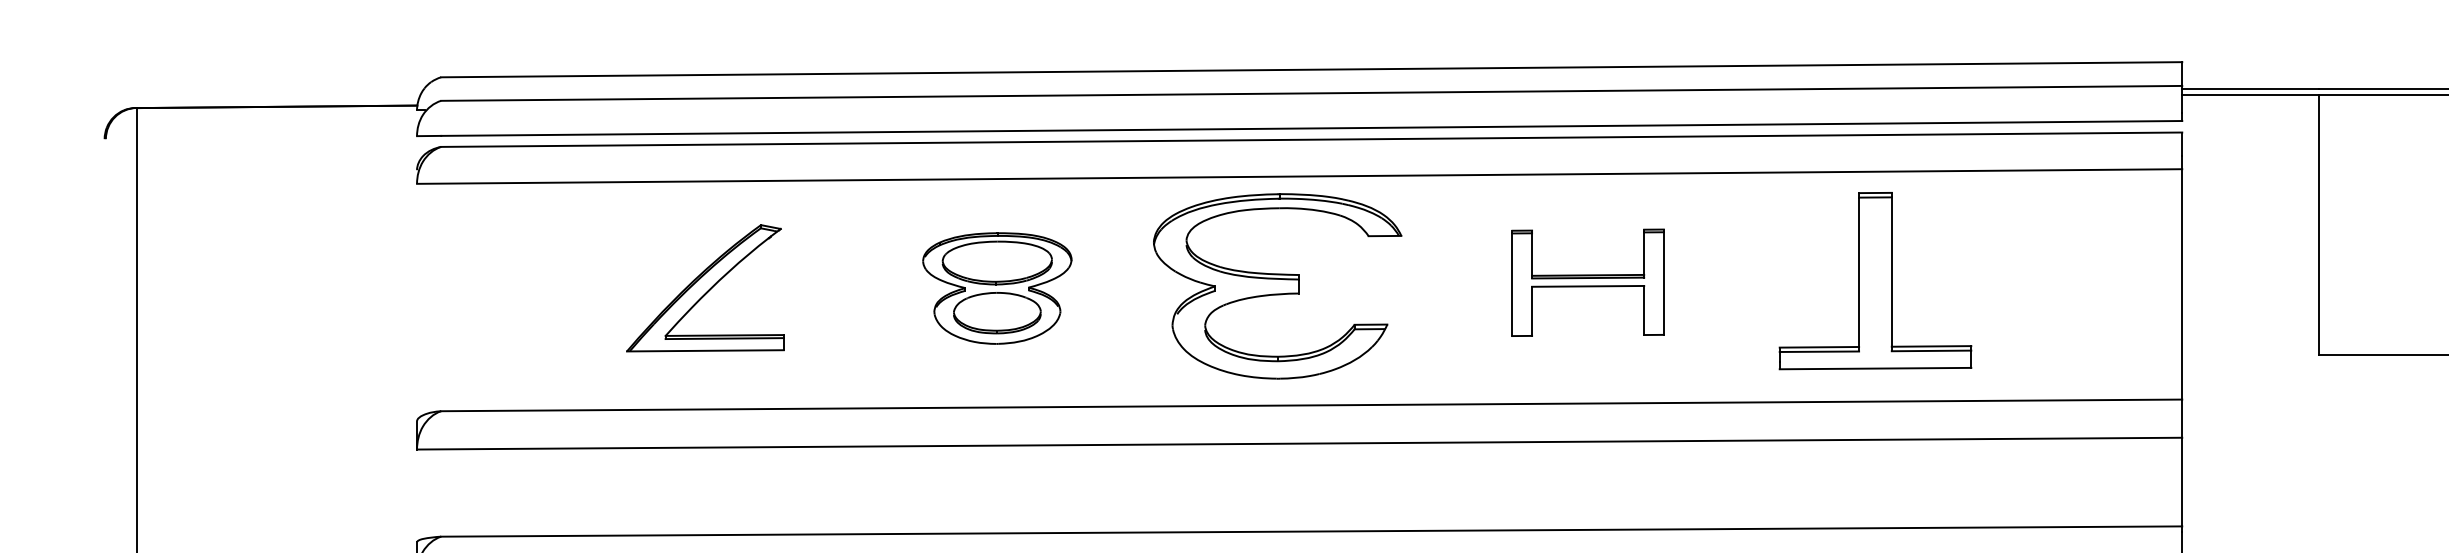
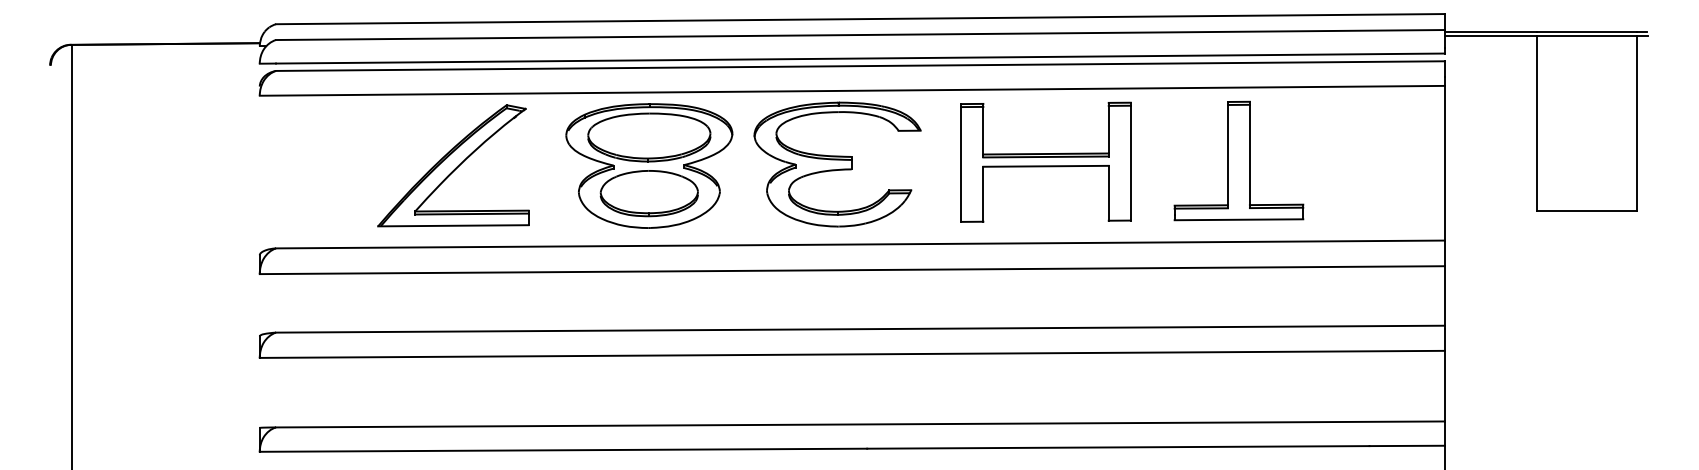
part: (1587, 281) -> (1045, 161), size x1.67
part: (705, 287) -> (453, 165), size x1.43
part: (997, 287) -> (649, 165), size x1.67

